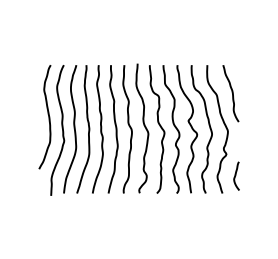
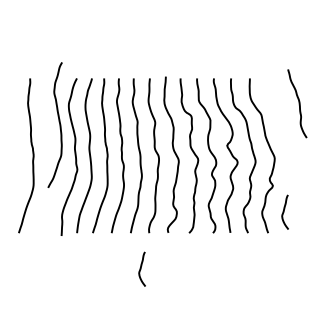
curve: (231, 93) -> (298, 103), moved
curve: (47, 114) -> (58, 122), moved
curve: (27, 129) -> (32, 155), added
curve: (117, 222) -> (141, 268), added

